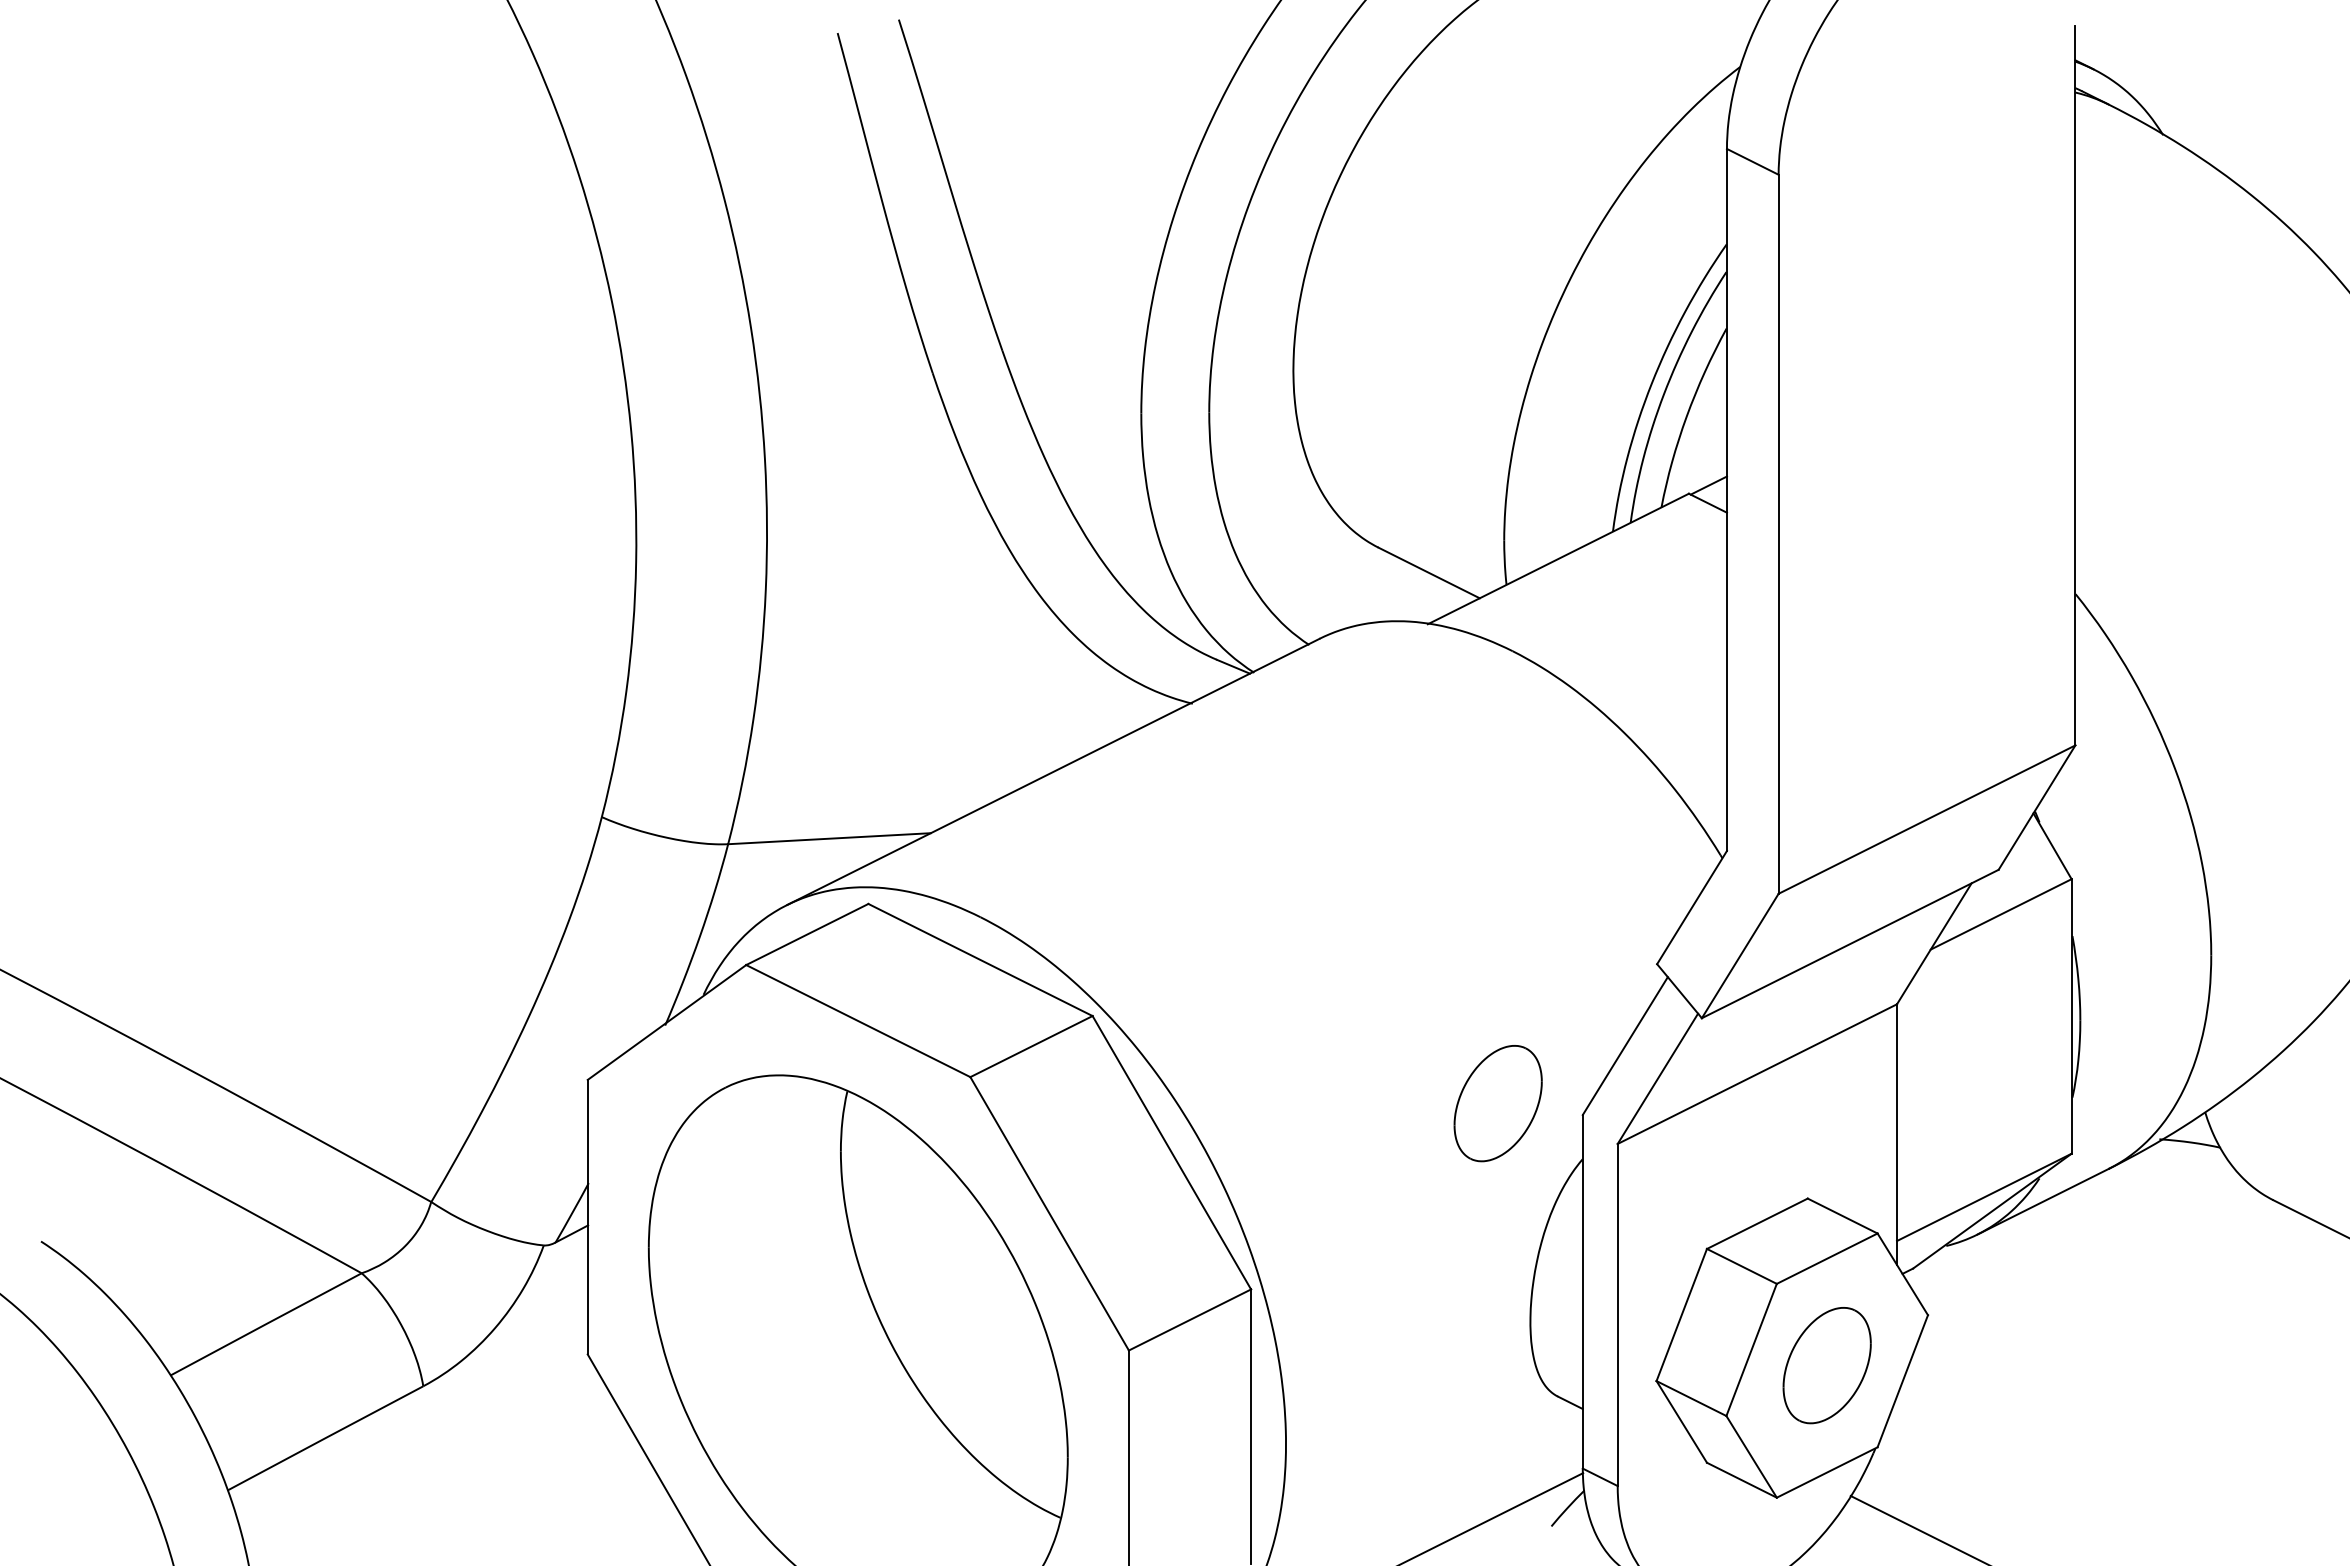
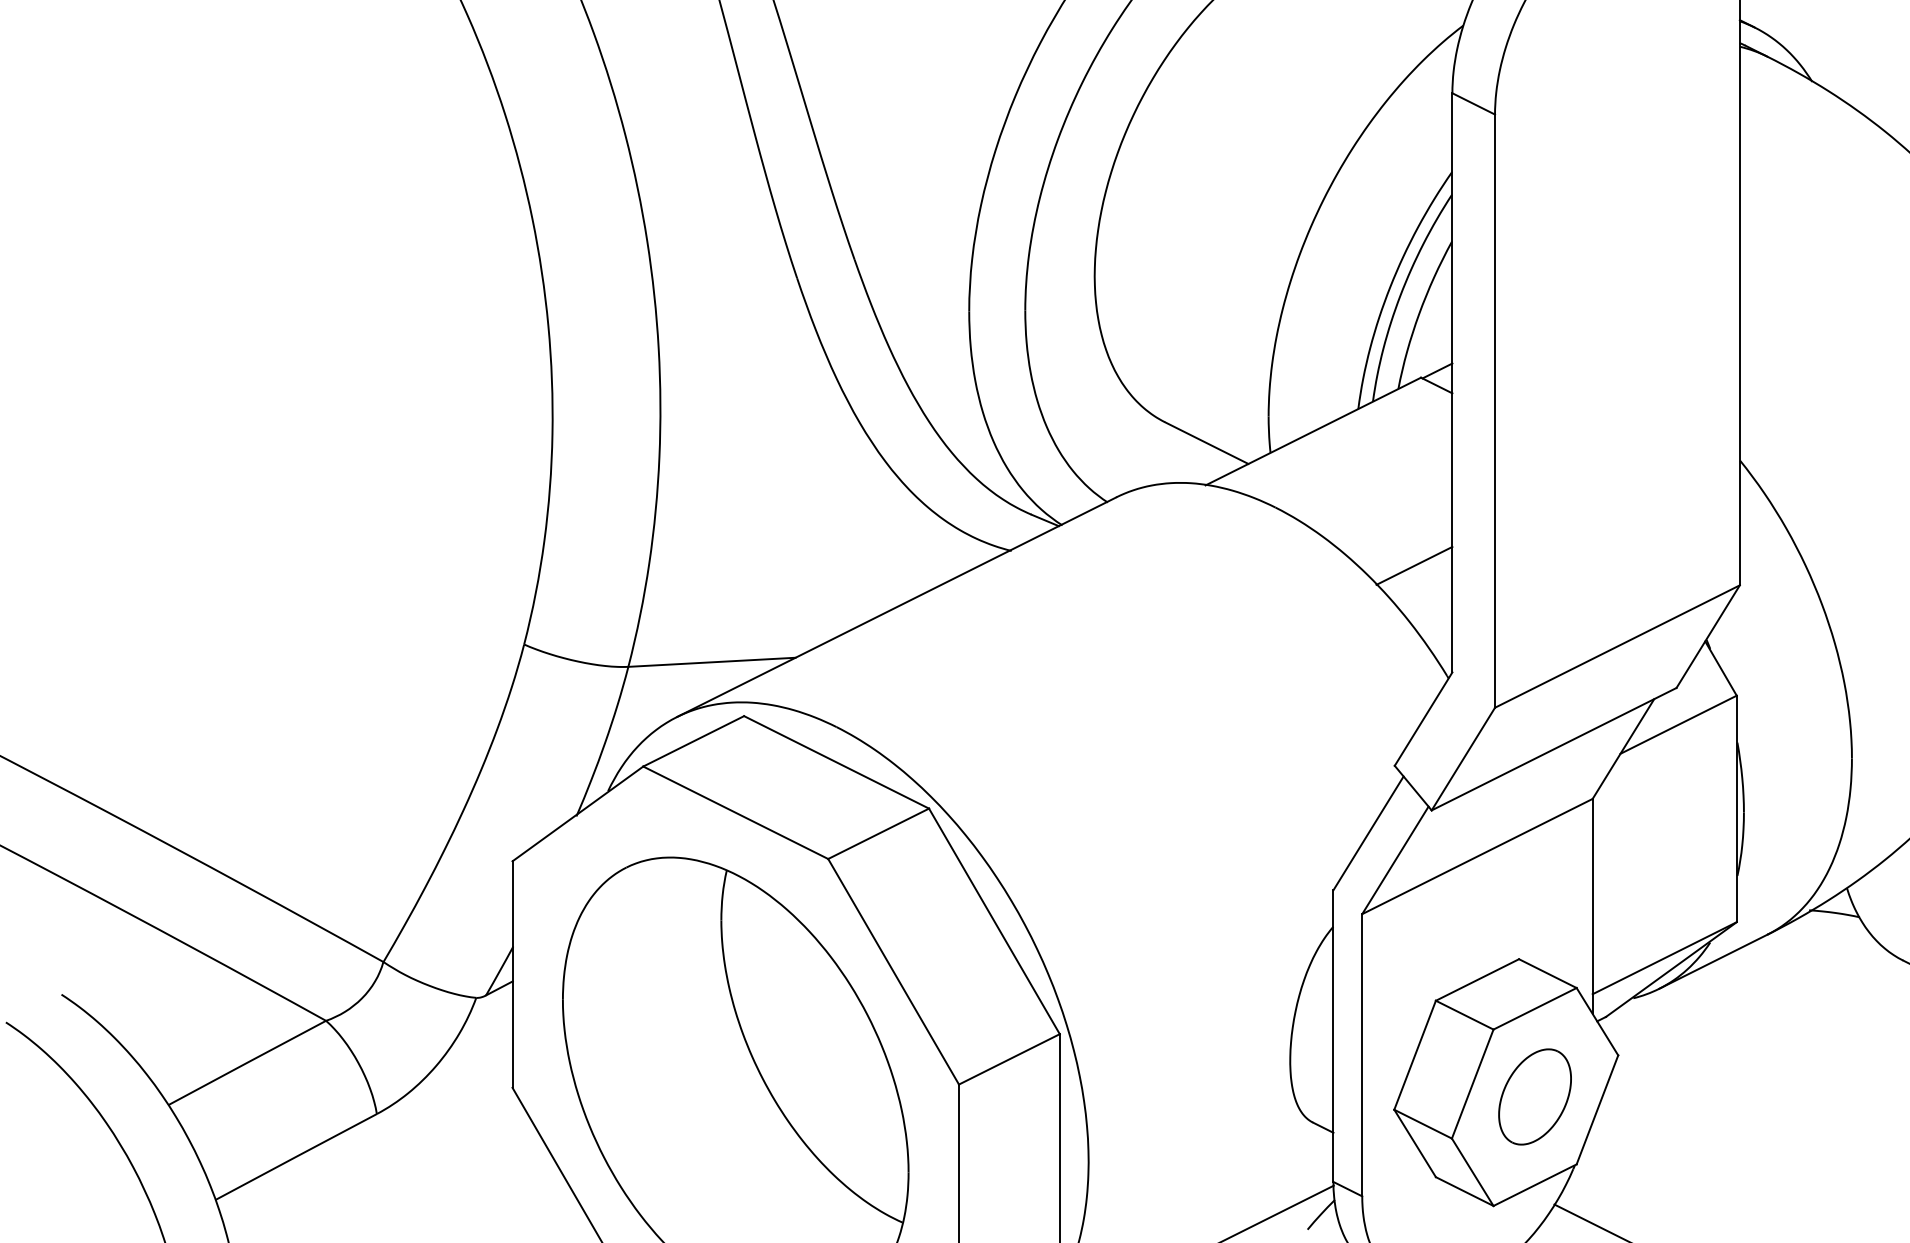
line: (1680, 721) -> (1414, 565), added
part: (1497, 1103) -> (1263, 880), removed

